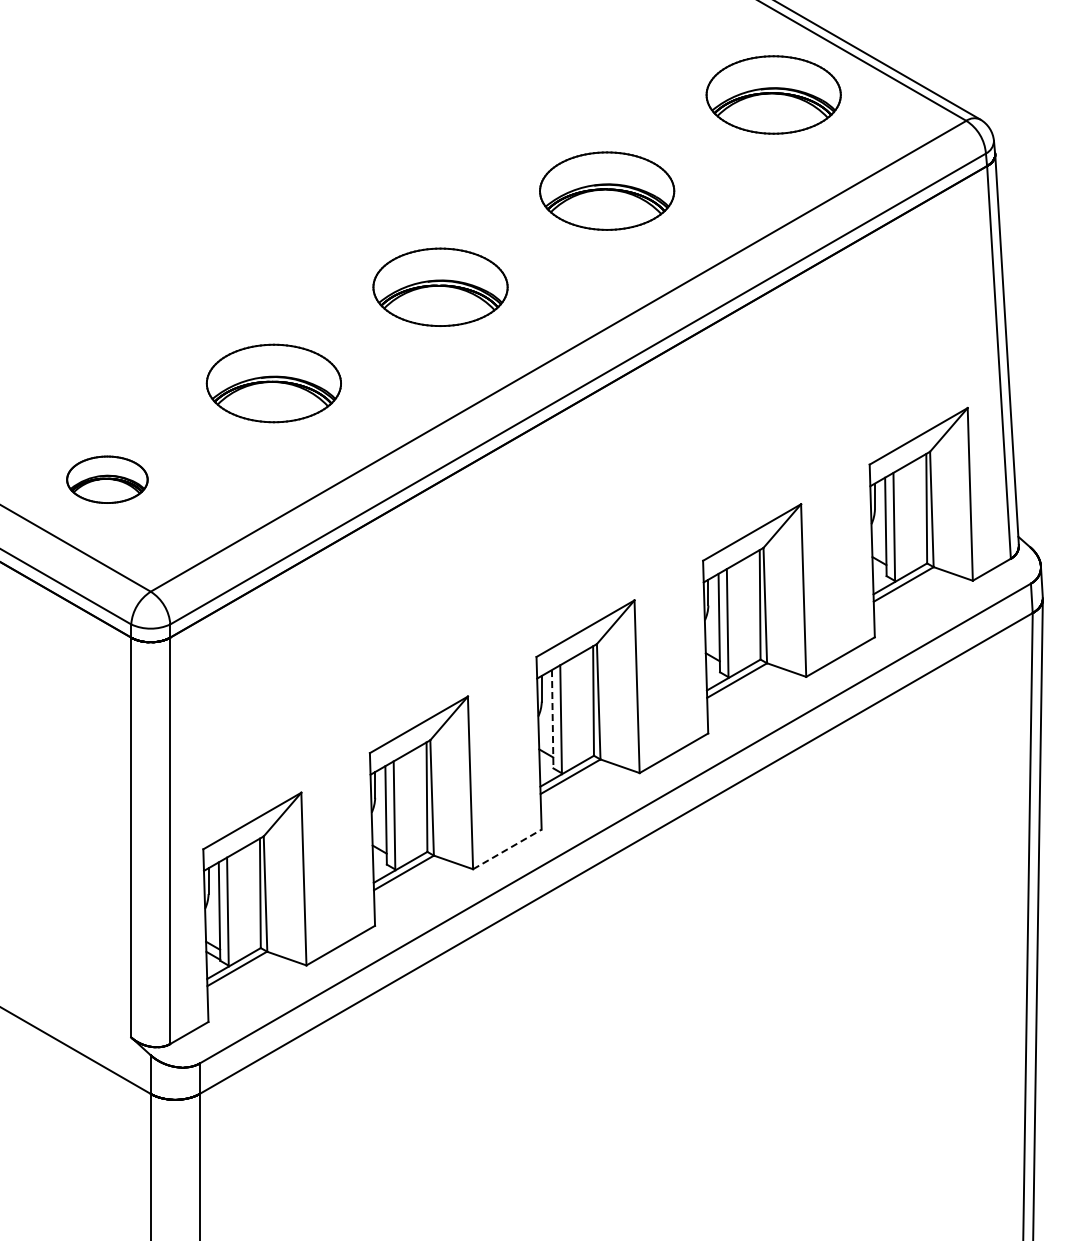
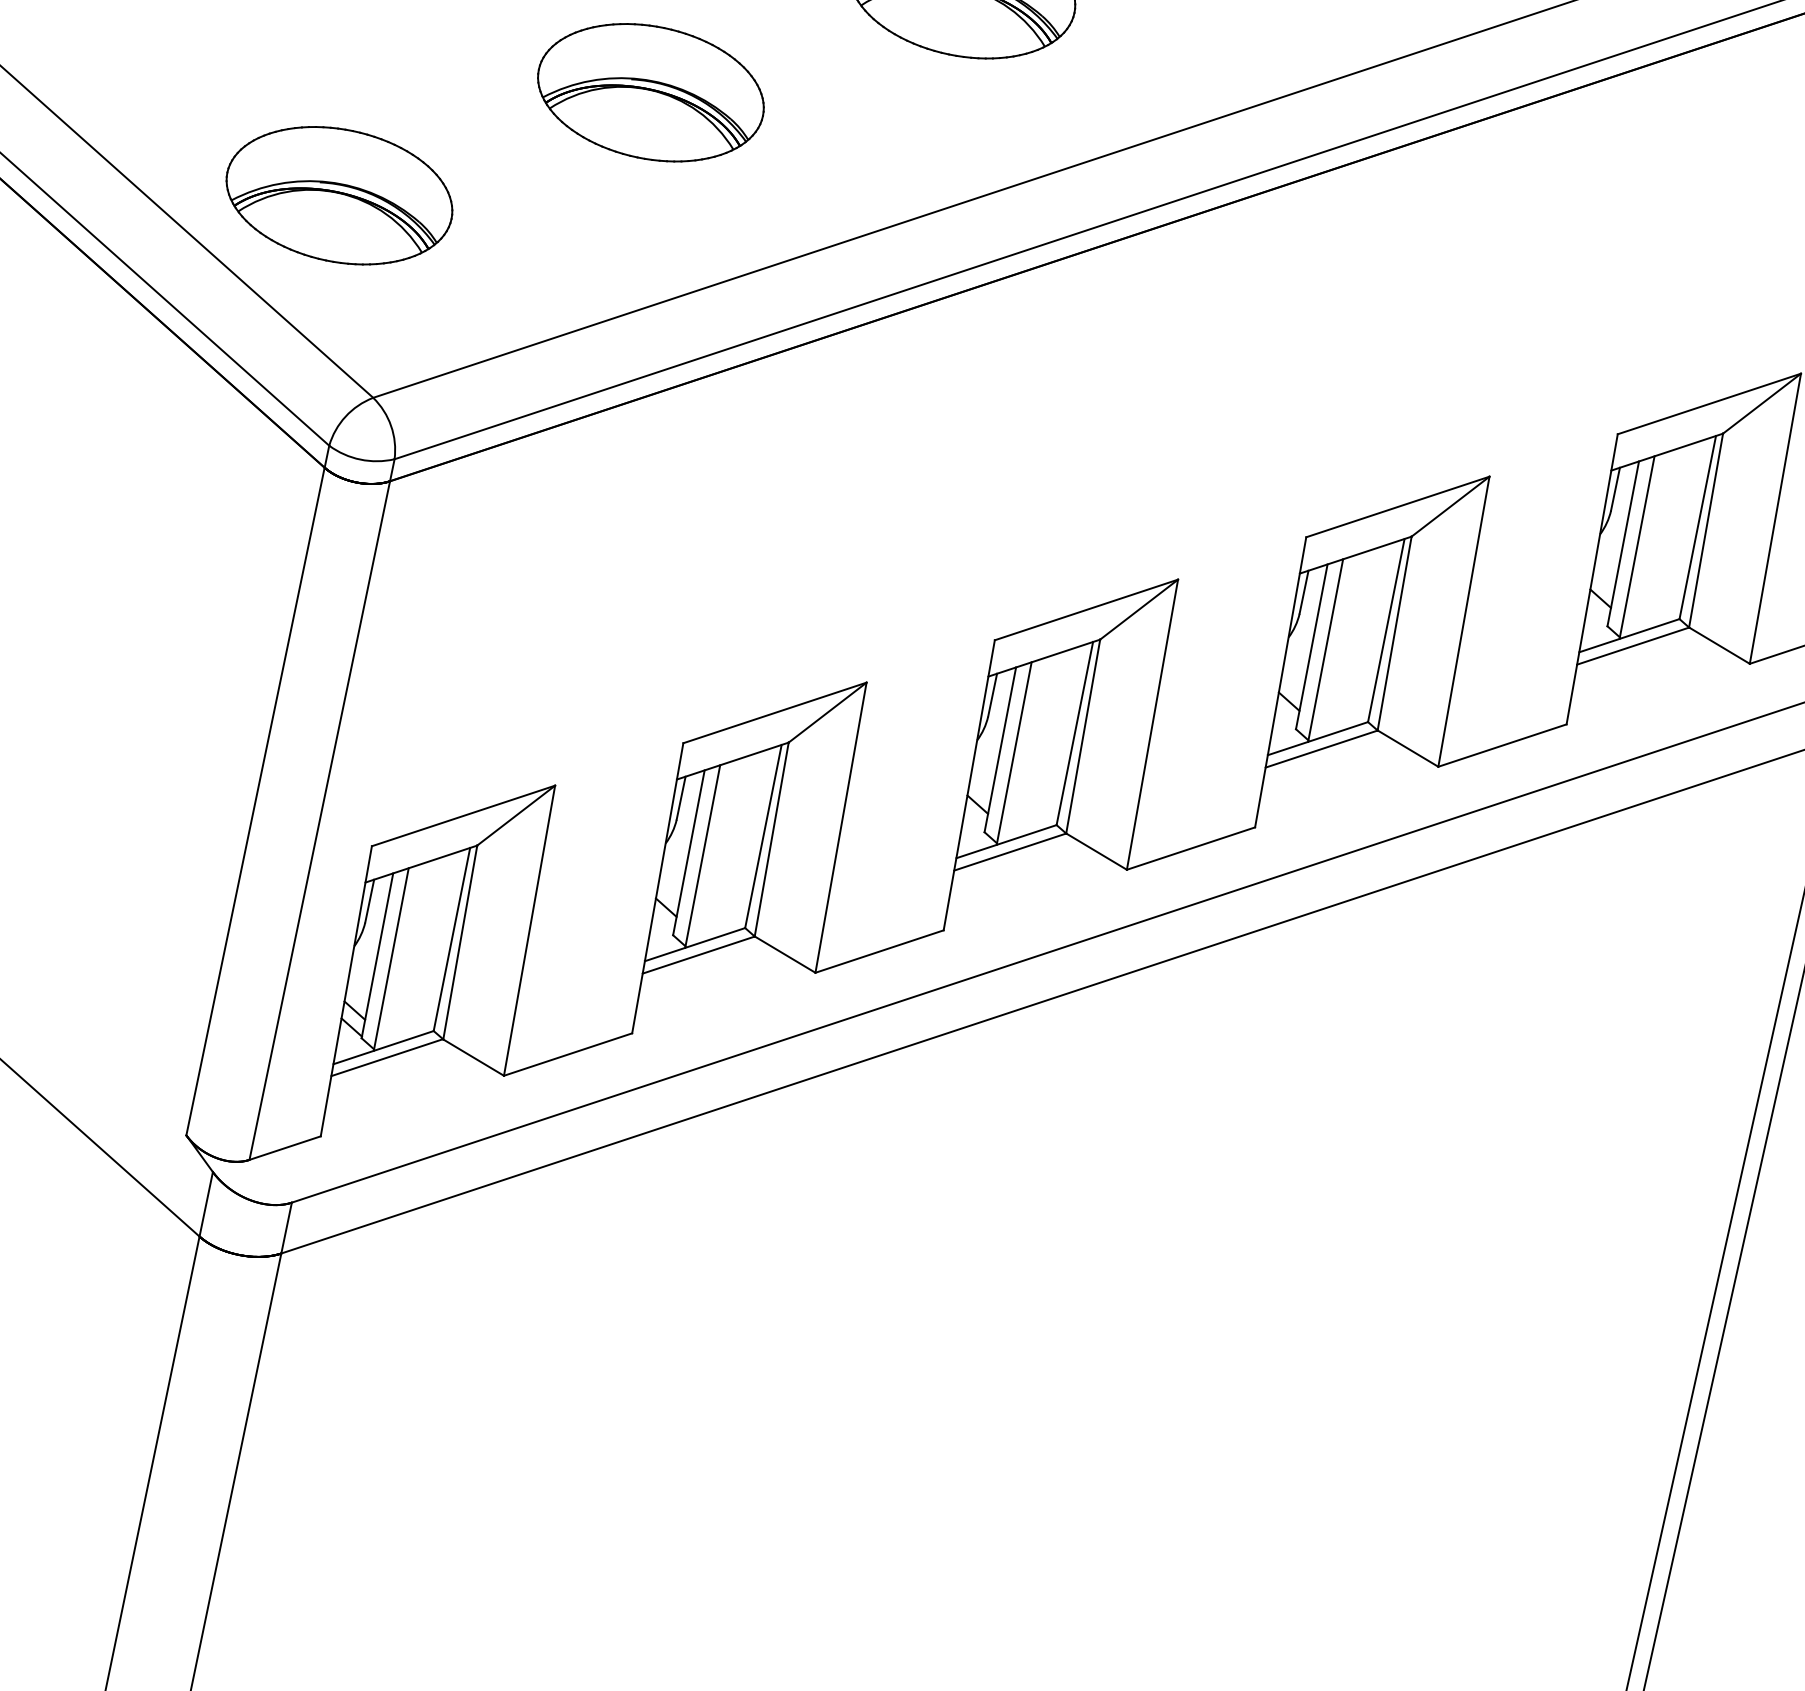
part: (107, 479) -> (339, 195), size x1.67
line: (552, 719) -> (999, 750), dashed -> solid
line: (507, 849) -> (879, 951), dashed -> solid

